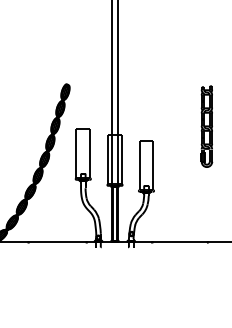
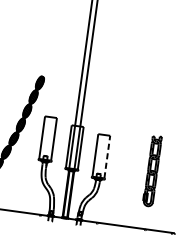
part: (206, 126) -> (152, 171), moved
line: (153, 165) -> (107, 156), solid -> dashed

